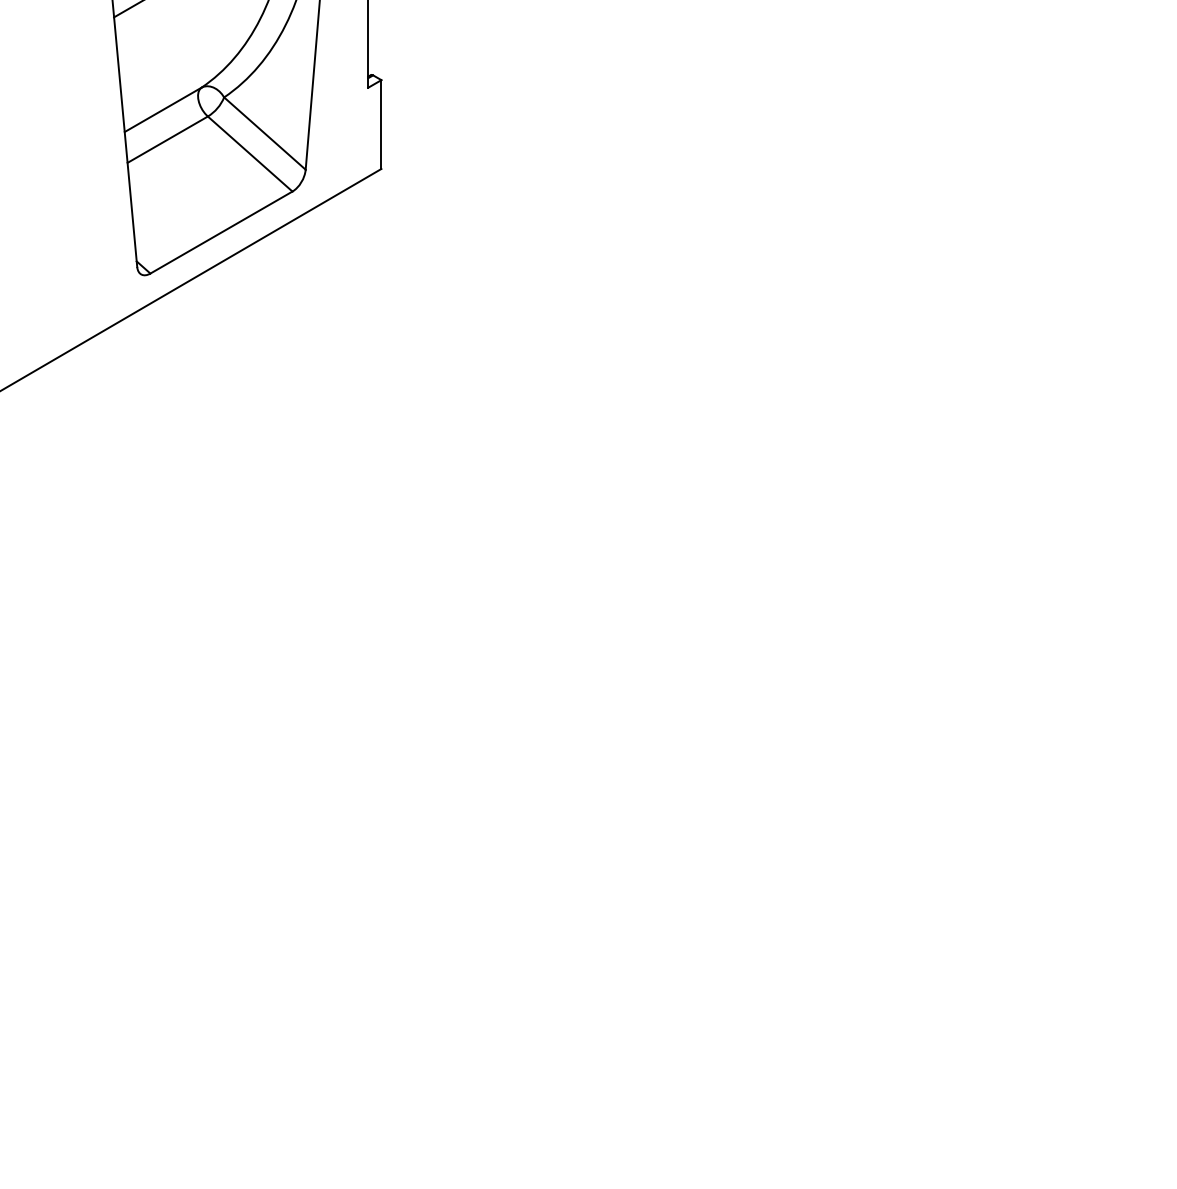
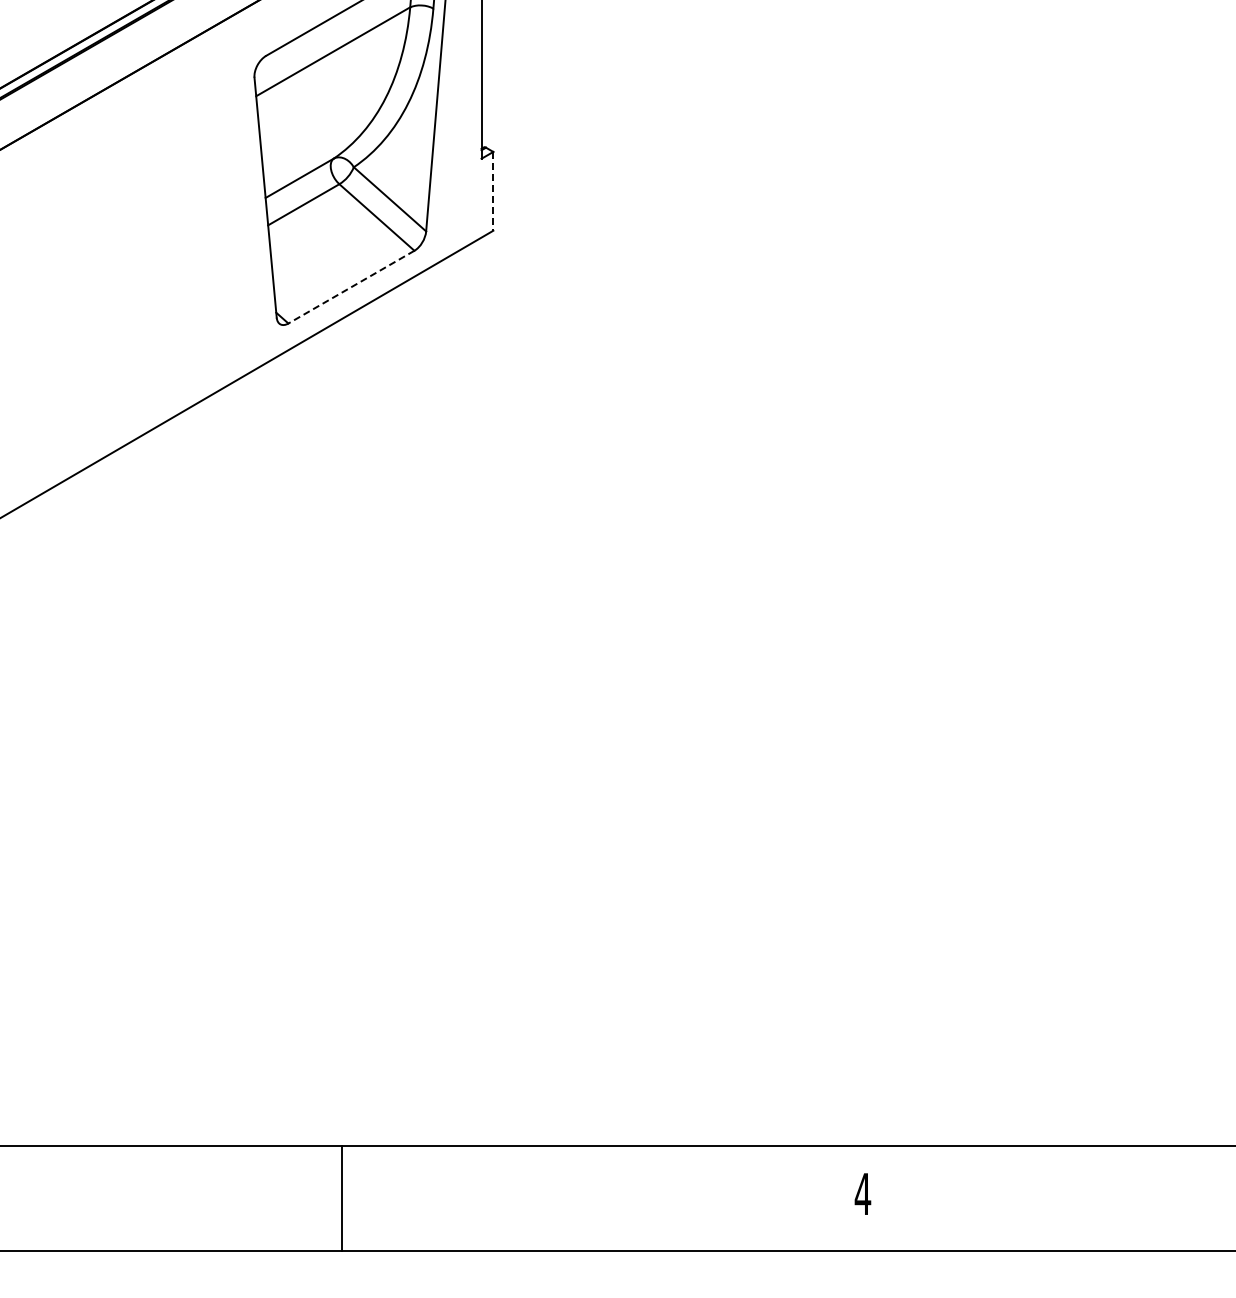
line: (381, 124) -> (493, 191), solid -> dashed
line: (221, 232) -> (351, 287), solid -> dashed

